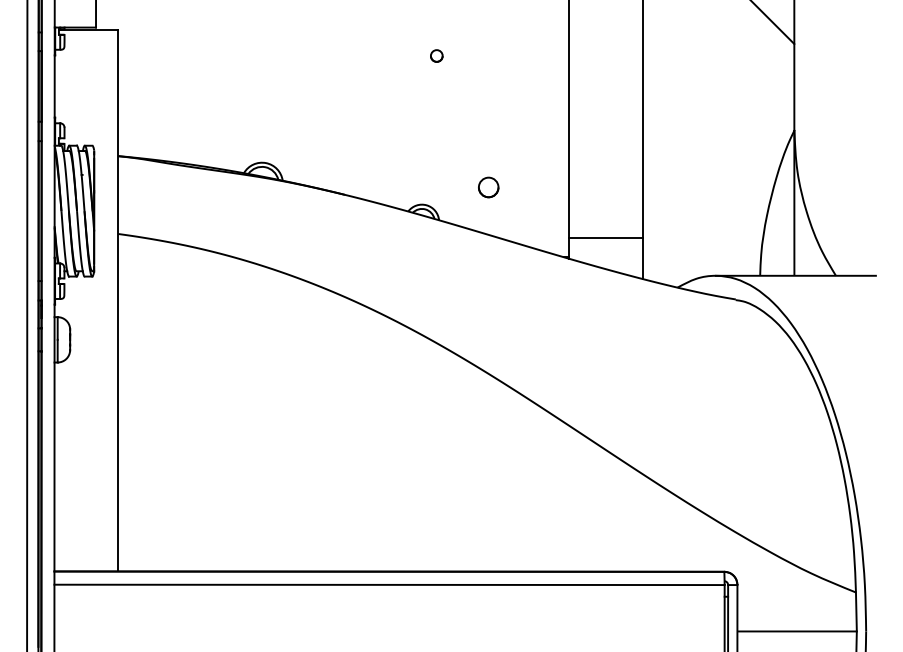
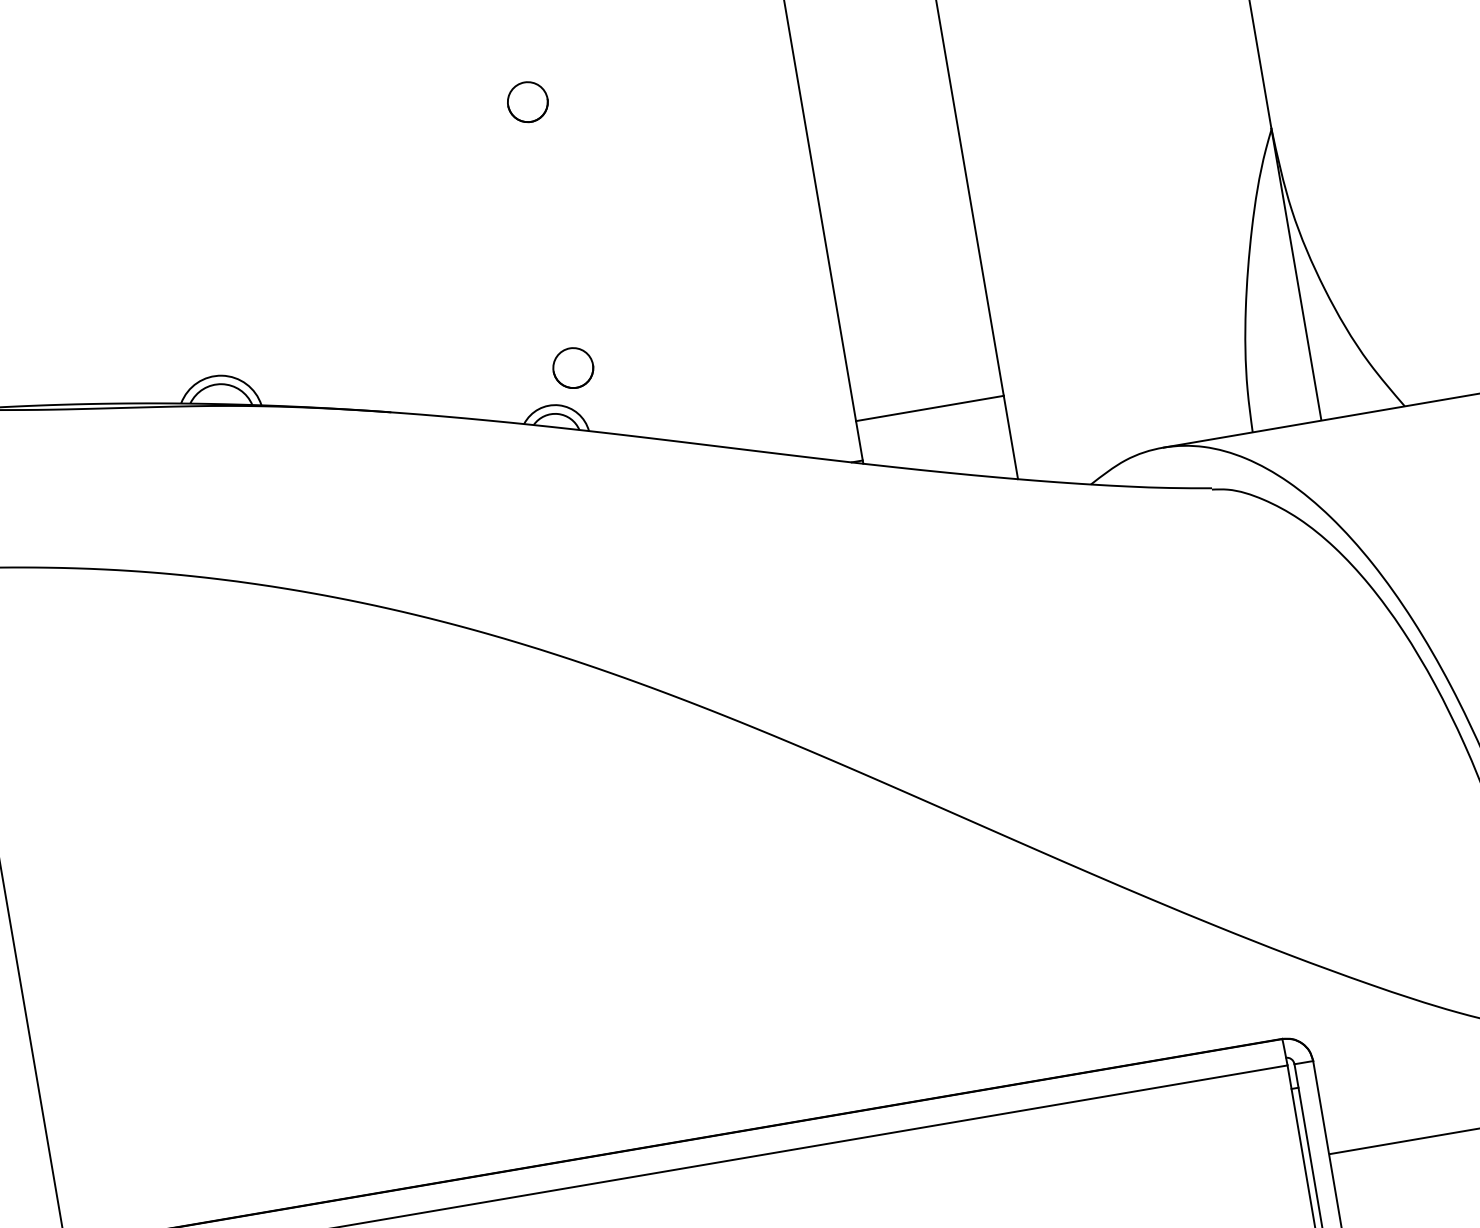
circle: (436, 55) -> (527, 101), size x1.67
part: (488, 187) -> (572, 368), moved

